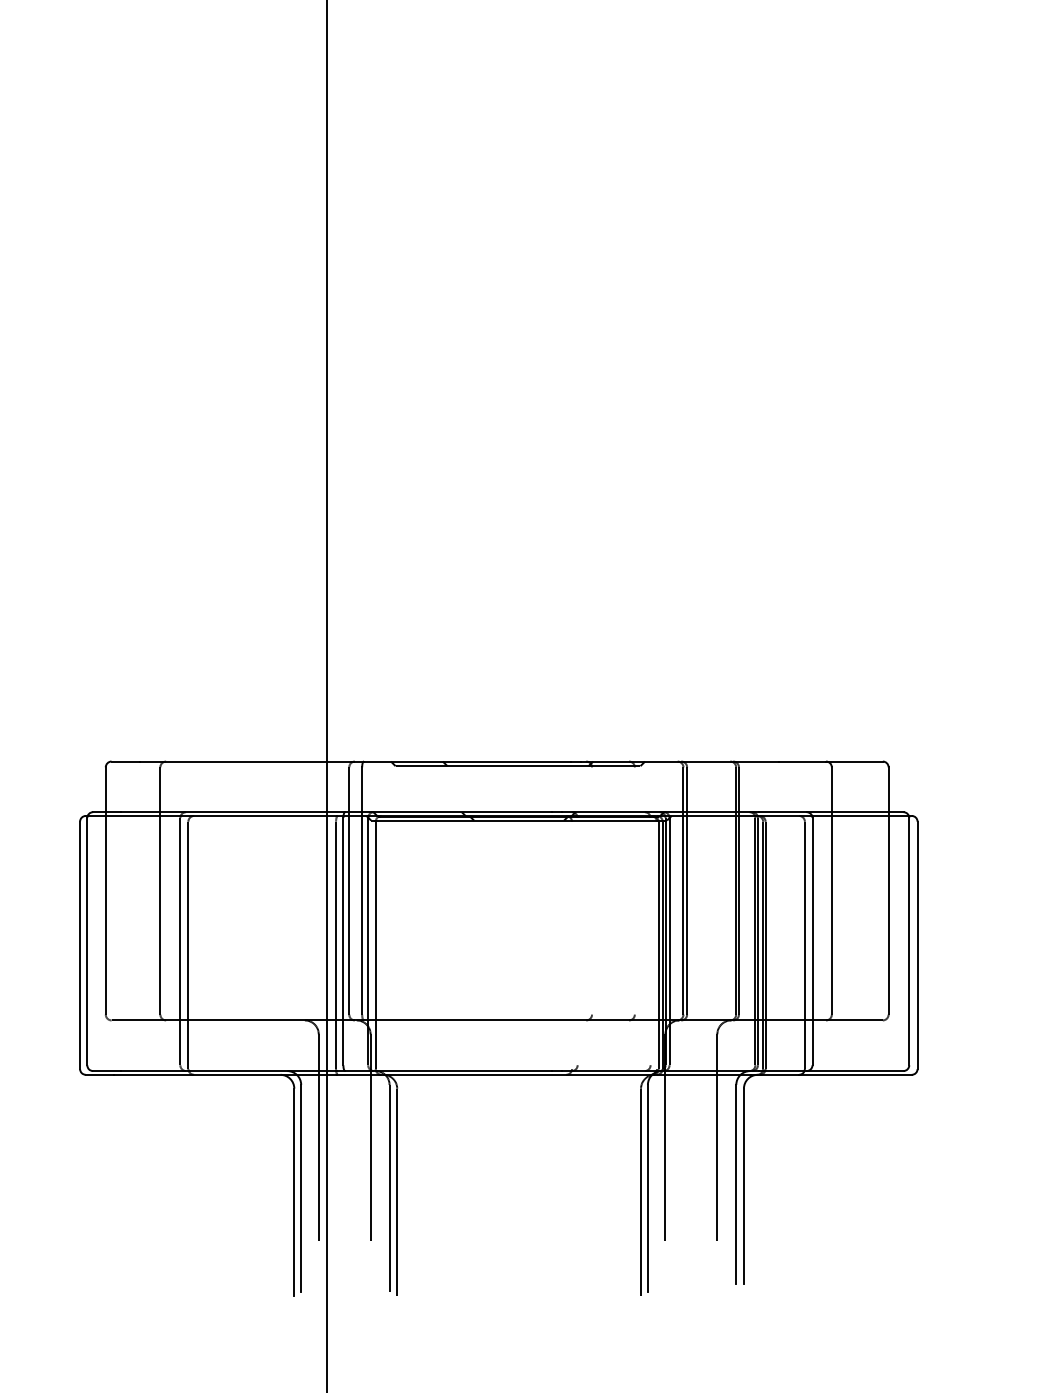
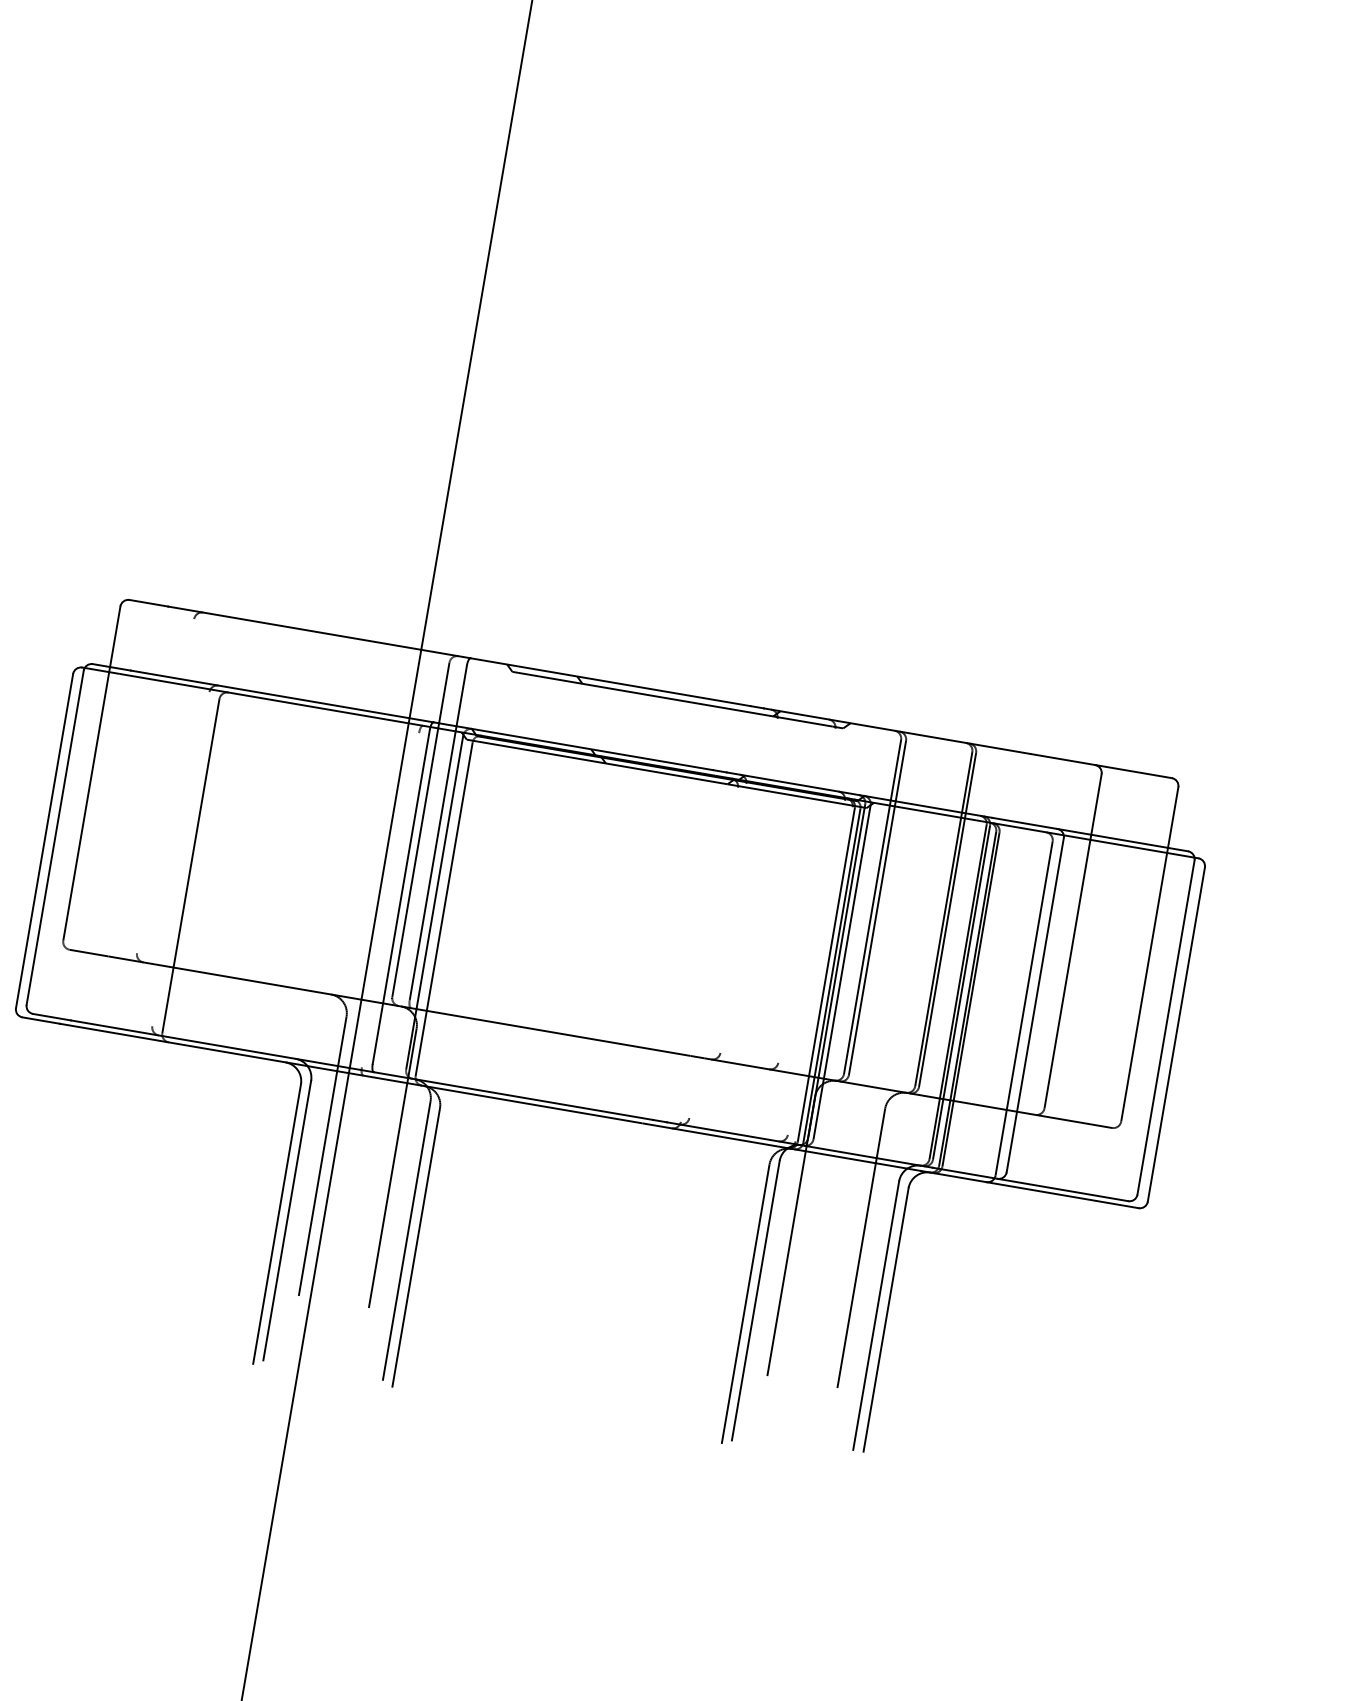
line: (160, 890) -> (165, 785), removed
line: (180, 941) -> (181, 859), removed
line: (336, 945) -> (391, 900), removed

